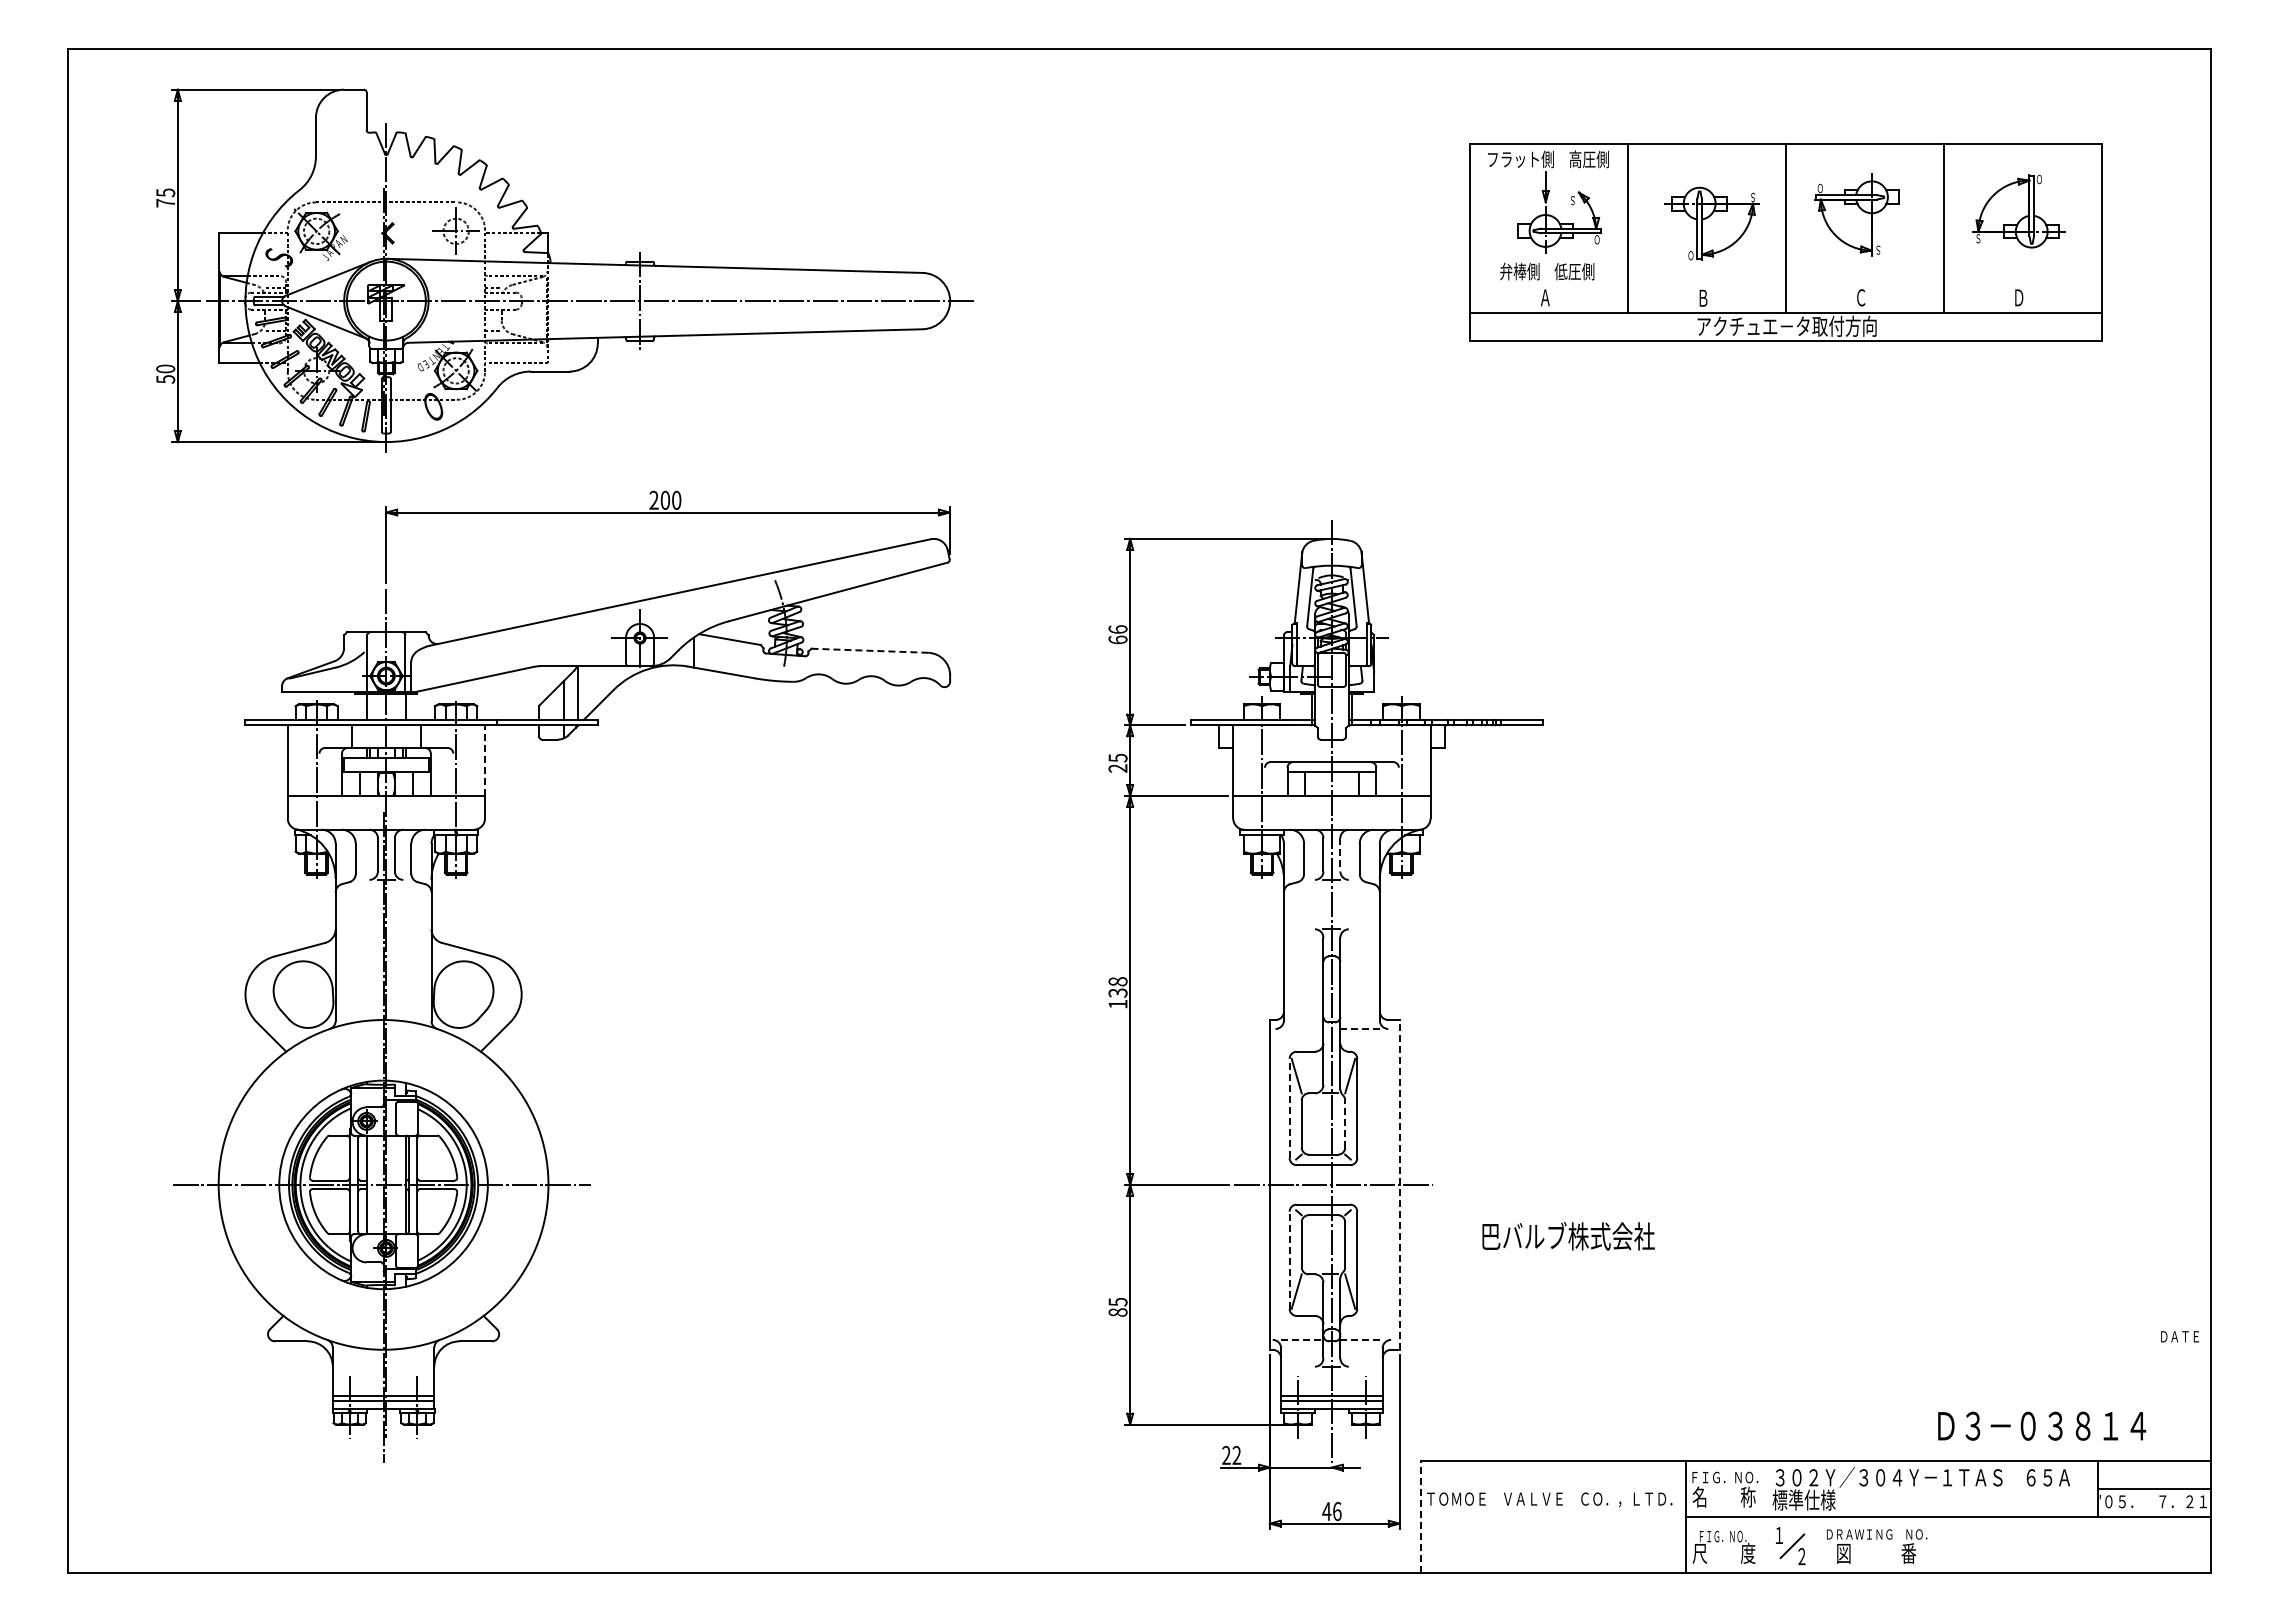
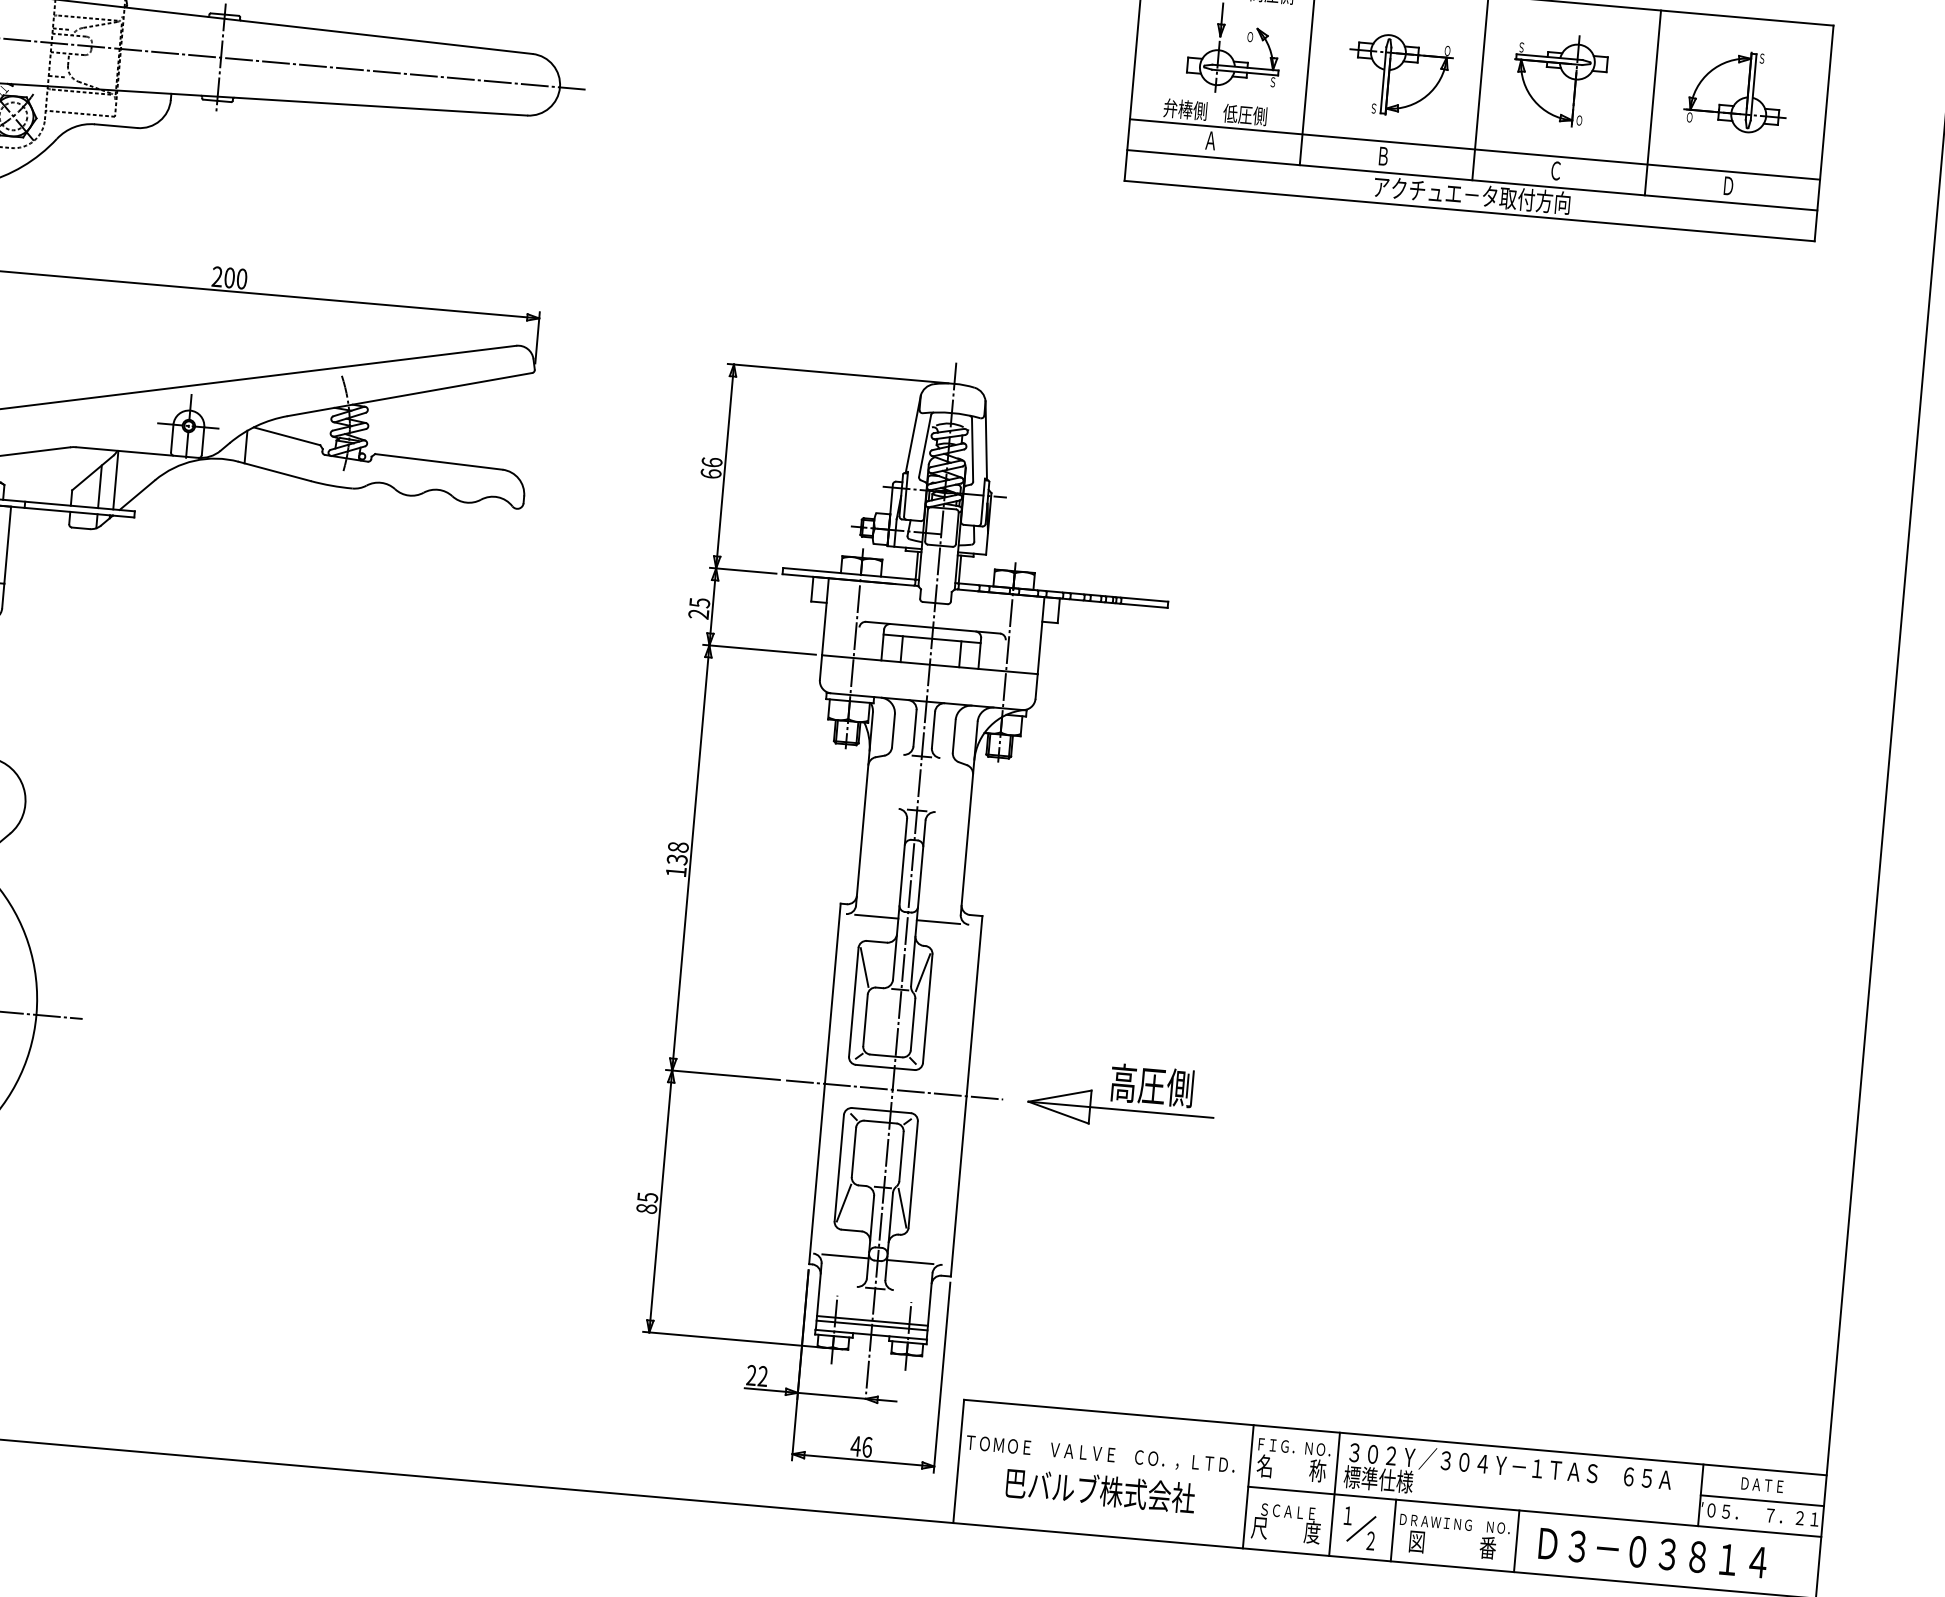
text: (2038, 178) -> (1761, 57), Ｏ -> Ｓ
text: (1819, 188) -> (1520, 47), Ｏ -> Ｓ
text: (1752, 197) -> (1446, 50), Ｓ -> Ｏ
text: (1572, 200) -> (1249, 36), Ｓ -> Ｏ
text: (1977, 238) -> (1688, 117), Ｓ -> Ｏ
text: (1596, 239) -> (1272, 81), Ｏ -> Ｓ
text: (1878, 250) -> (1579, 120), Ｓ -> Ｏ
text: (1690, 256) -> (1373, 109), Ｏ -> Ｓ
line: (1785, 284) -> (1474, 149), added
line: (869, 650) -> (438, 461), dashed -> solid
line: (485, 760) -> (8, 545), dashed -> solid
line: (1340, 854) -> (933, 729), dashed -> solid
line: (1303, 1028) -> (876, 916), added
line: (1360, 1028) -> (938, 921), dashed -> solid
line: (1289, 1108) -> (853, 1002), dashed -> solid
line: (1345, 1124) -> (913, 1025), dashed -> solid
part: (1540, 1171) -> (1121, 1095), added
line: (1399, 1184) -> (966, 1095), dashed -> solid
text: (1568, 1236) -> (1100, 1490), moved
line: (1289, 1260) -> (839, 1168), dashed -> solid
text: (2179, 1336) -> (1761, 1484), moved
line: (1302, 1339) -> (845, 1255), dashed -> solid
line: (1362, 1339) -> (911, 1261), dashed -> solid
text: (2042, 1425) -> (1653, 1552), moved
line: (1421, 1516) -> (958, 1460), dashed -> solid
line: (1765, 1516) -> (1334, 1493), added
text: (1724, 1536) -> (1288, 1511), ＦＩＧ．ＮＯ． -> ＳＣＡＬＥ
line: (1821, 1545) -> (1393, 1530), added
line: (1934, 1545) -> (1516, 1541), added

